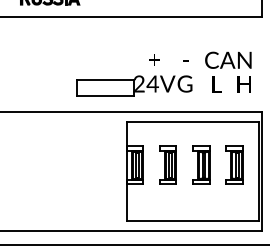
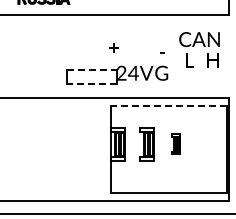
text: (153, 59) -> (113, 47), moved
text: (228, 71) -> (199, 49), moved
line: (104, 79) -> (91, 69), solid -> dashed
line: (104, 95) -> (91, 83), solid -> dashed
line: (192, 122) -> (168, 106), solid -> dashed
part: (200, 165) -> (175, 144), size x0.6
part: (234, 165) -> (204, 144), removed

